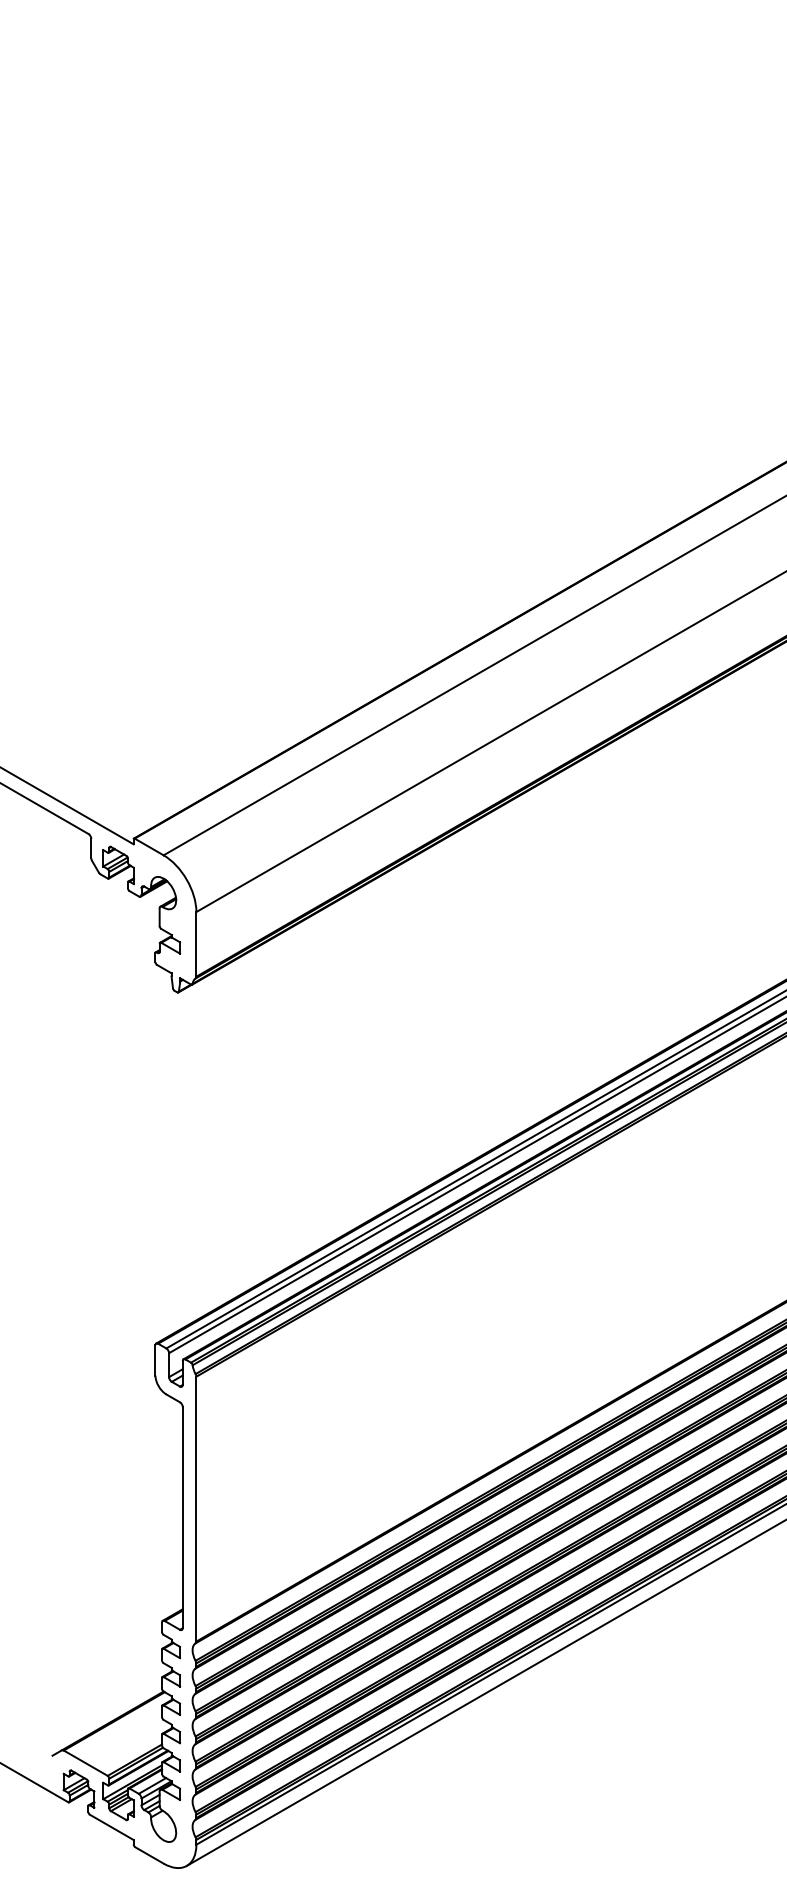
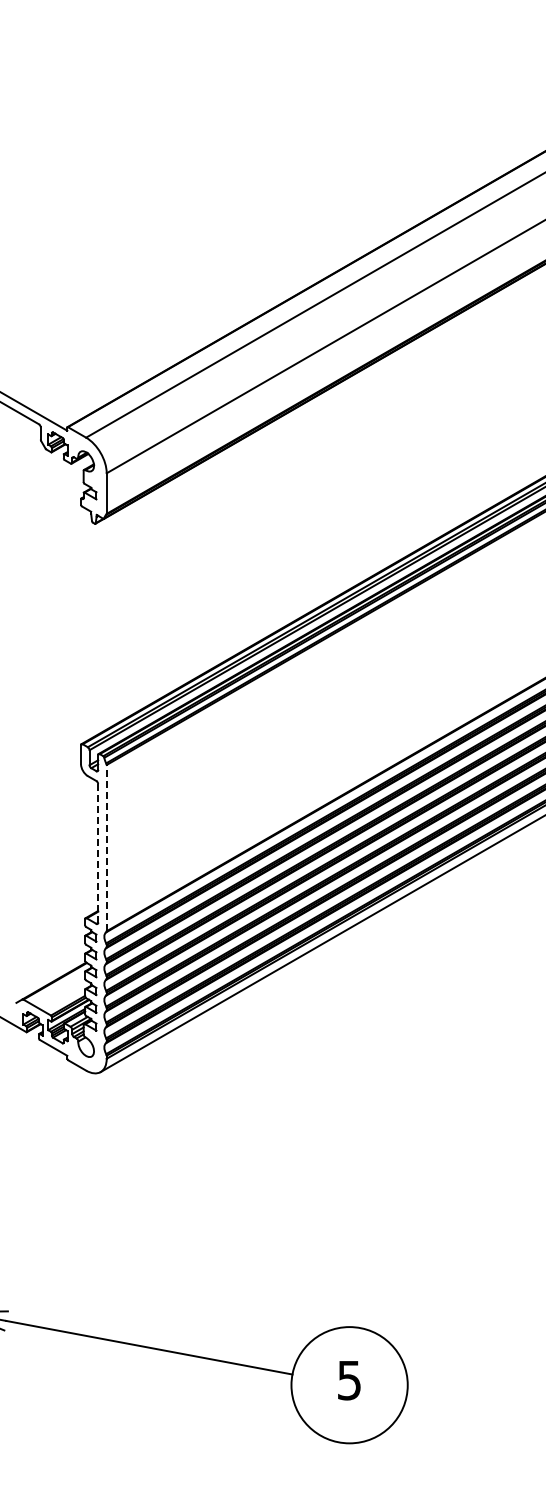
line: (196, 1508) -> (106, 847), solid -> dashed
line: (183, 1517) -> (98, 853), solid -> dashed

